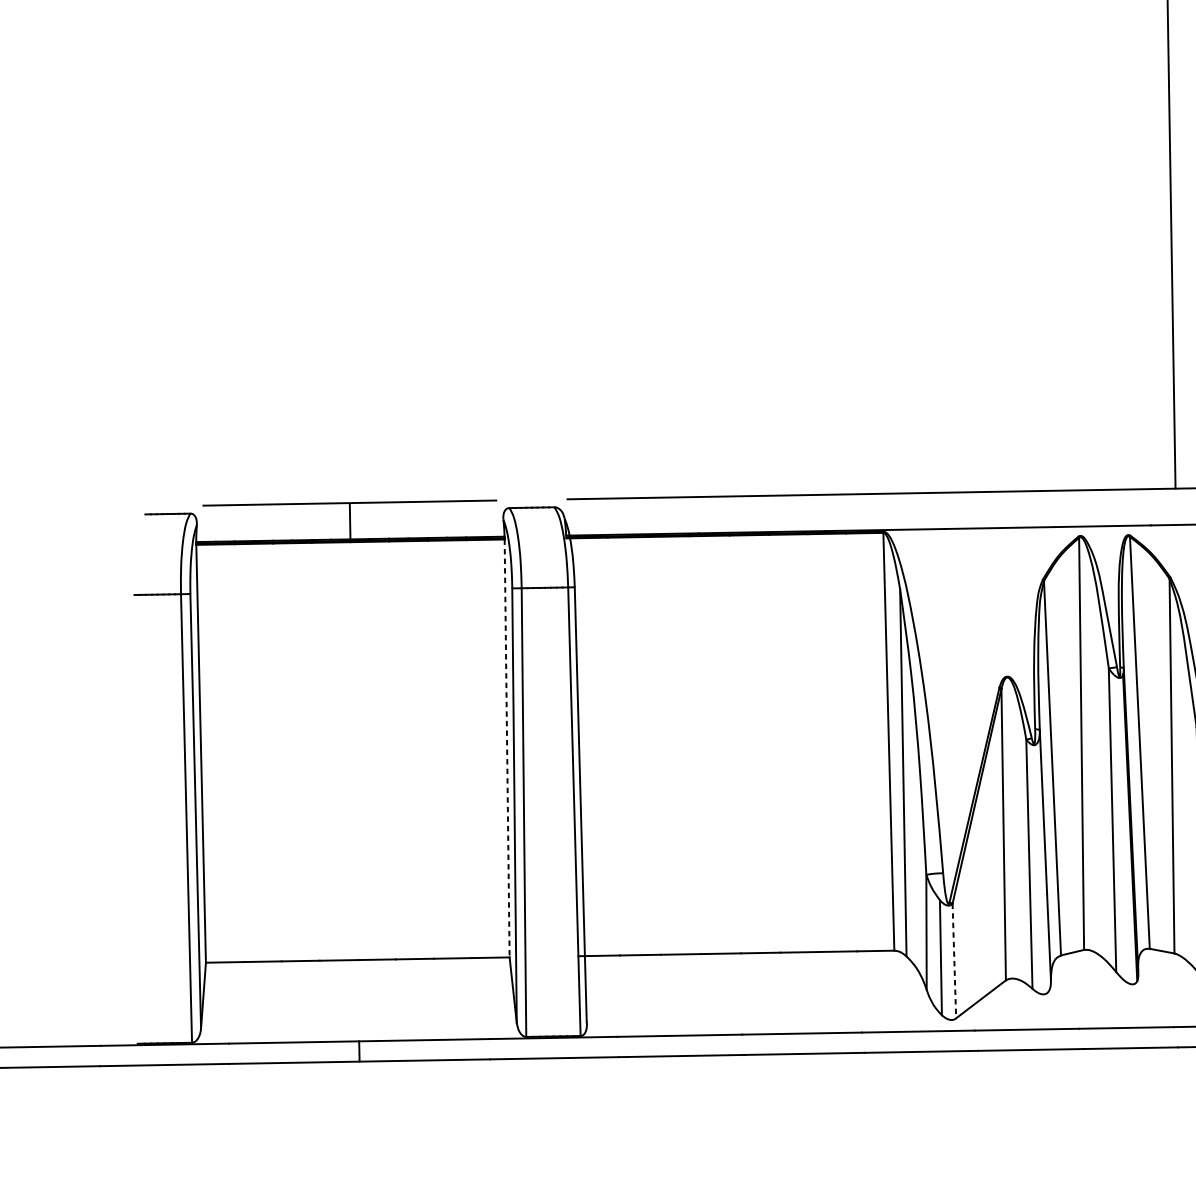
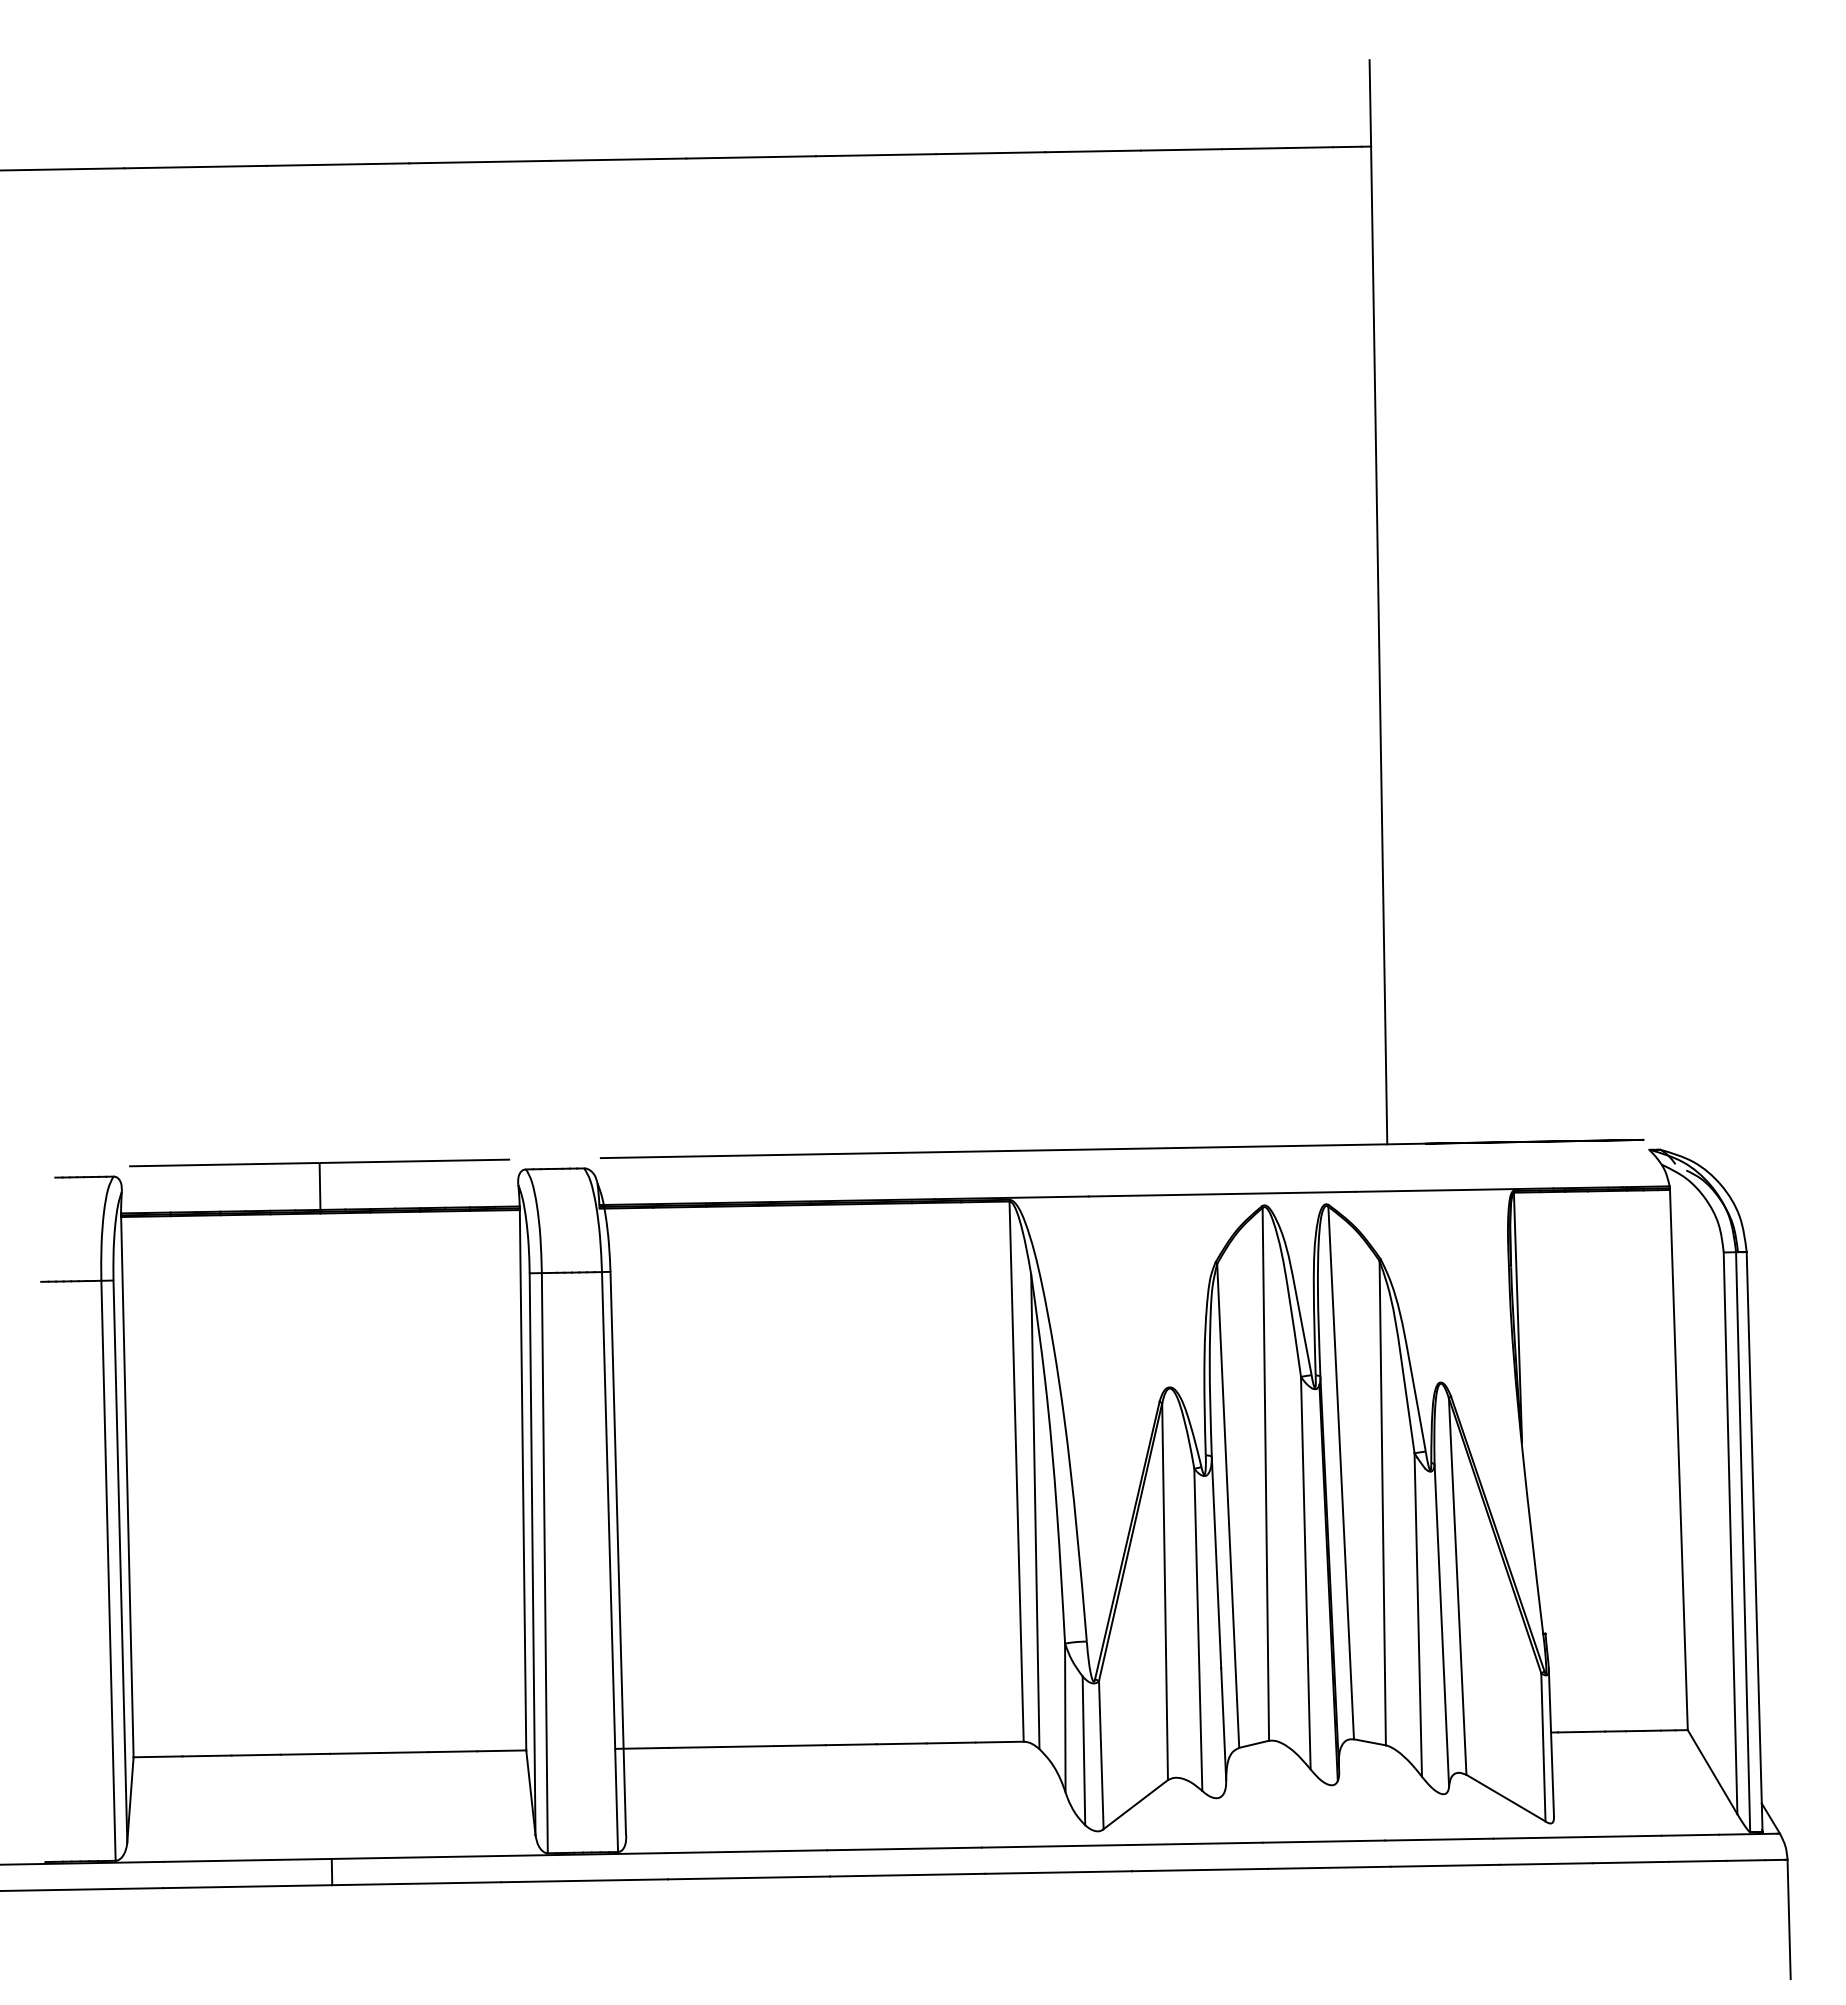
line: (507, 748) -> (523, 1480), dashed -> solid
line: (954, 961) -> (1101, 1755), dashed -> solid

